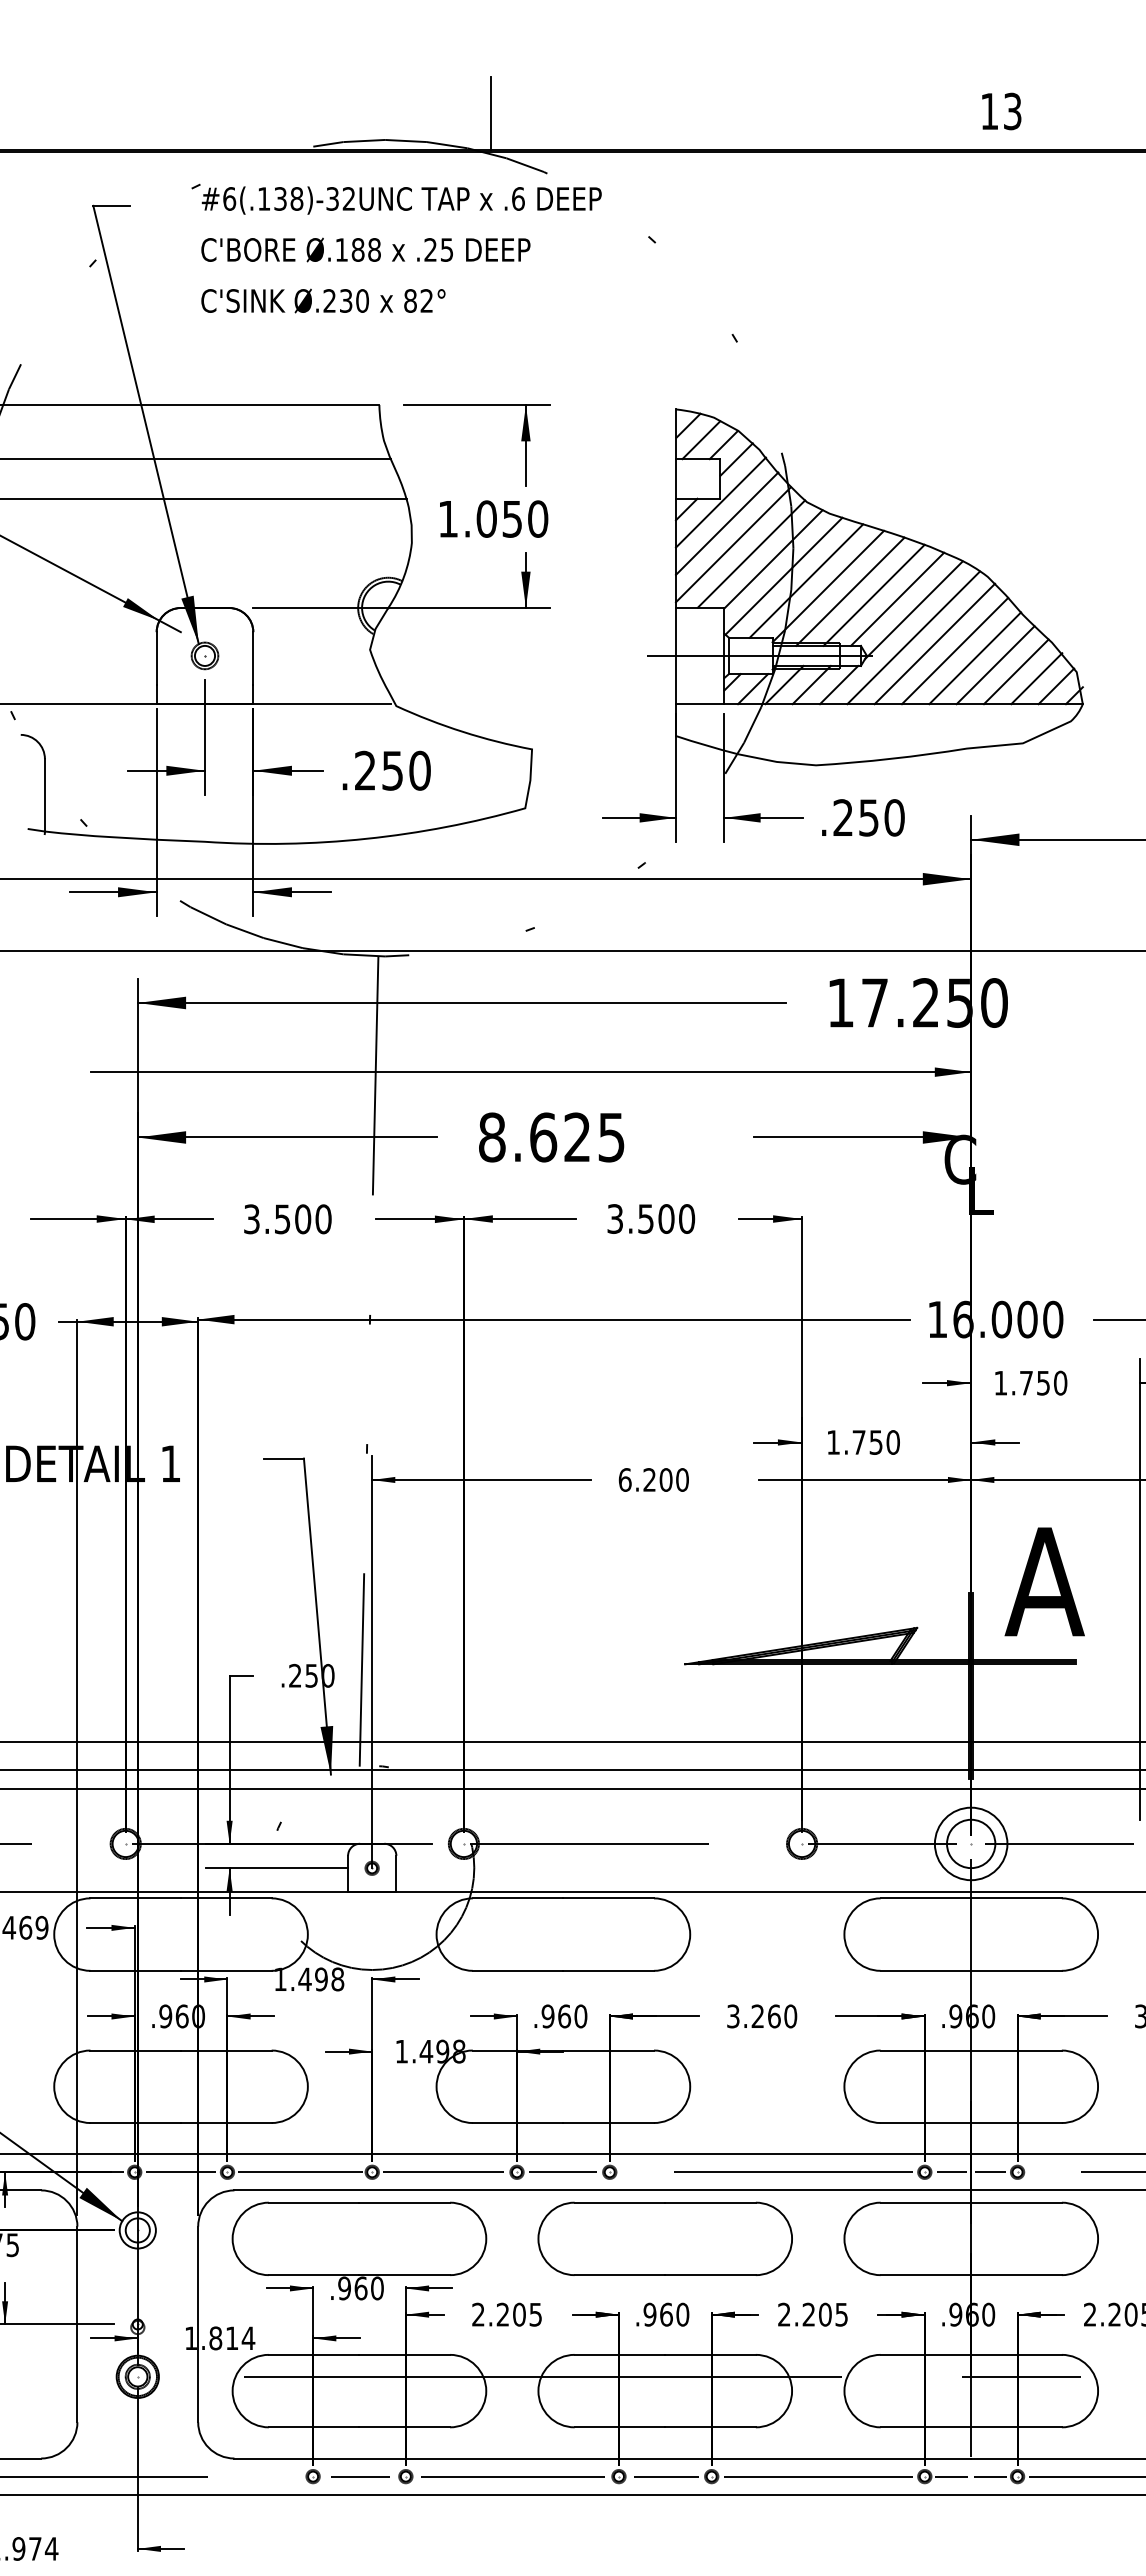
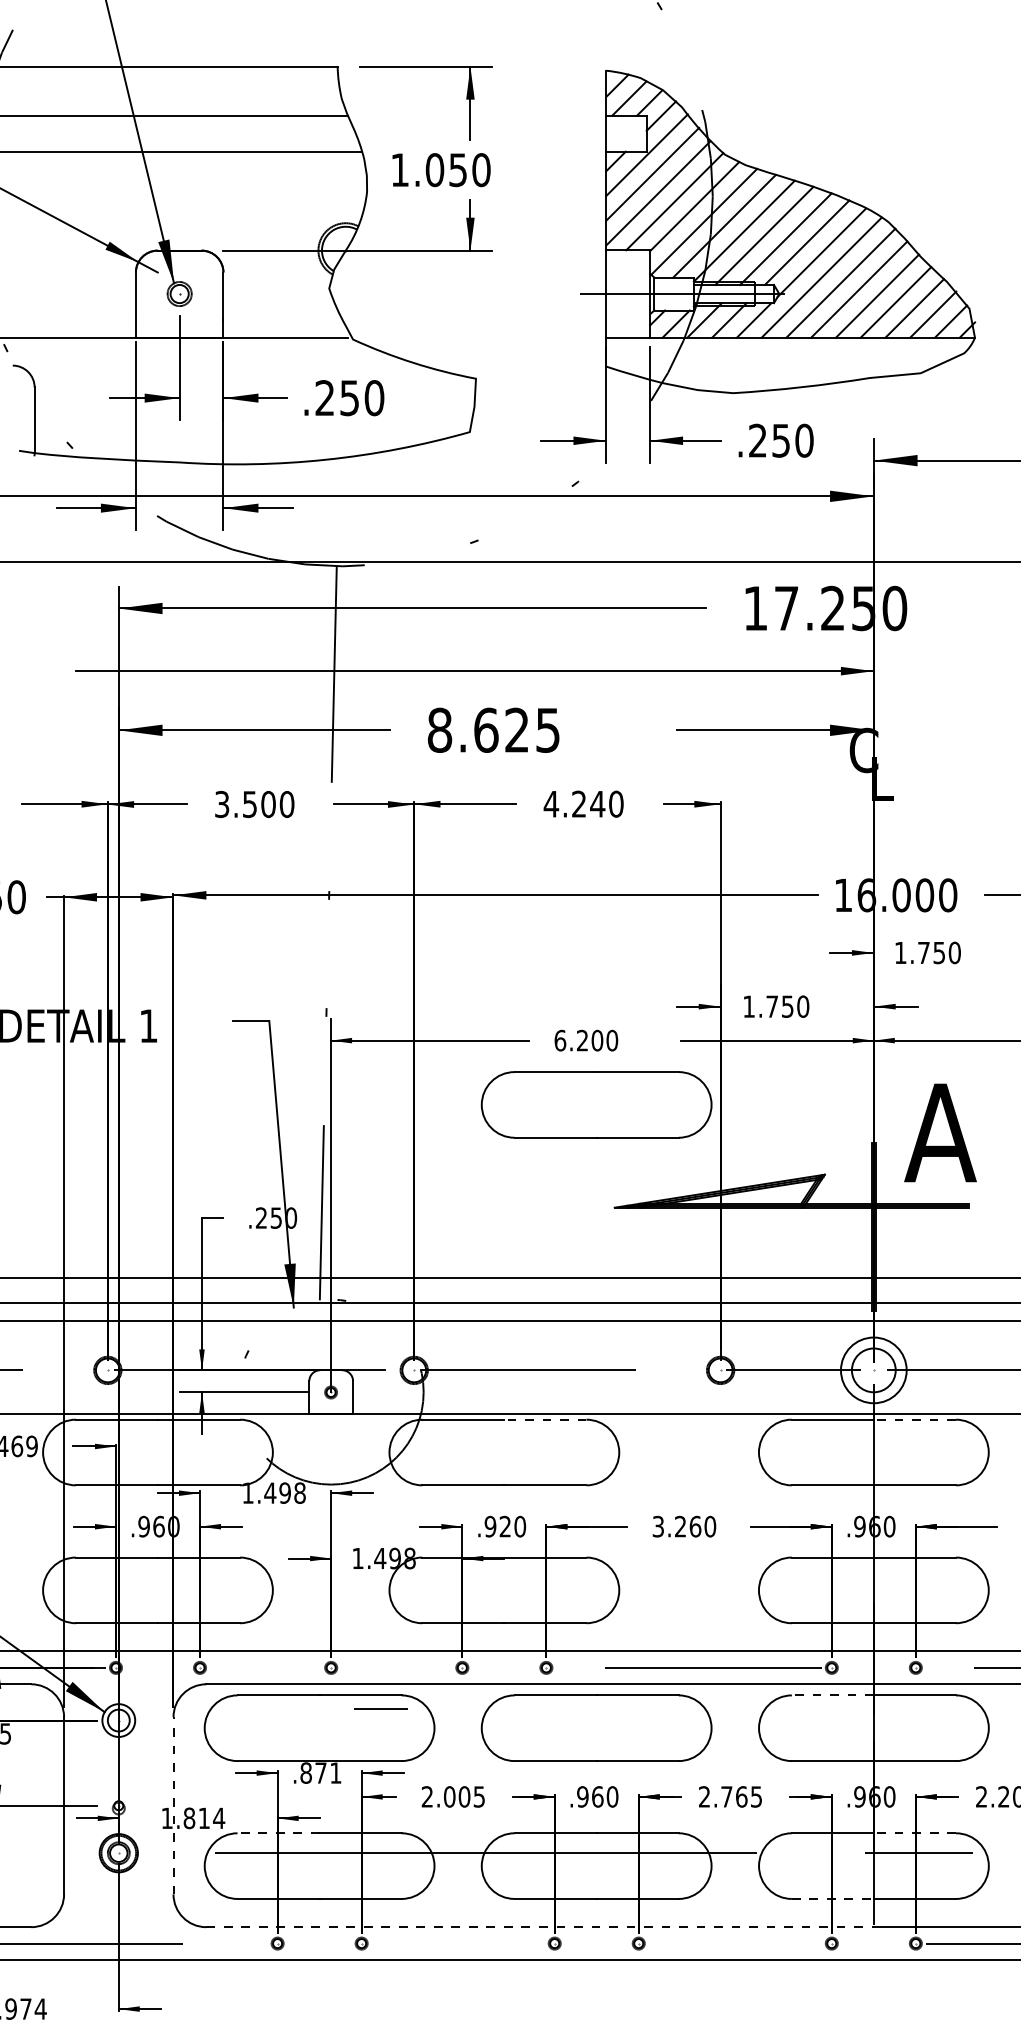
text: (640, 1218) -> (574, 803), 3.500 -> 4.240
part: (664, 1550) -> (595, 1104), added
line: (608, 1898) -> (545, 1419), solid -> dashed
line: (1016, 1898) -> (914, 1419), solid -> dashed
text: (564, 2016) -> (505, 1526), .960 -> .920
line: (180, 2172) -> (157, 1668), removed
line: (299, 2172) -> (265, 1668), removed
line: (442, 2172) -> (394, 1668), removed
line: (563, 2172) -> (504, 1668), removed
line: (951, 2172) -> (856, 1668), removed
line: (990, 2172) -> (891, 1668), removed
line: (925, 2202) -> (832, 1695), solid -> dashed
text: (360, 2288) -> (320, 1773), .960 -> .871
text: (502, 2314) -> (449, 1796), 2.205 -> 2.005
text: (816, 2314) -> (733, 1796), 2.205 -> 2.765
line: (198, 2324) -> (173, 1805), solid -> dashed
line: (313, 2354) -> (277, 1832), solid -> dashed
line: (1016, 2354) -> (914, 1832), solid -> dashed
line: (926, 2427) -> (833, 1899), solid -> dashed
line: (603, 2458) -> (540, 1927), solid -> dashed
line: (360, 2476) -> (381, 1708), moved
line: (512, 2476) -> (458, 1943), removed
line: (665, 2476) -> (596, 1943), removed
line: (818, 2476) -> (735, 1943), removed
line: (951, 2476) -> (856, 1943), removed
line: (989, 2476) -> (890, 1943), removed

